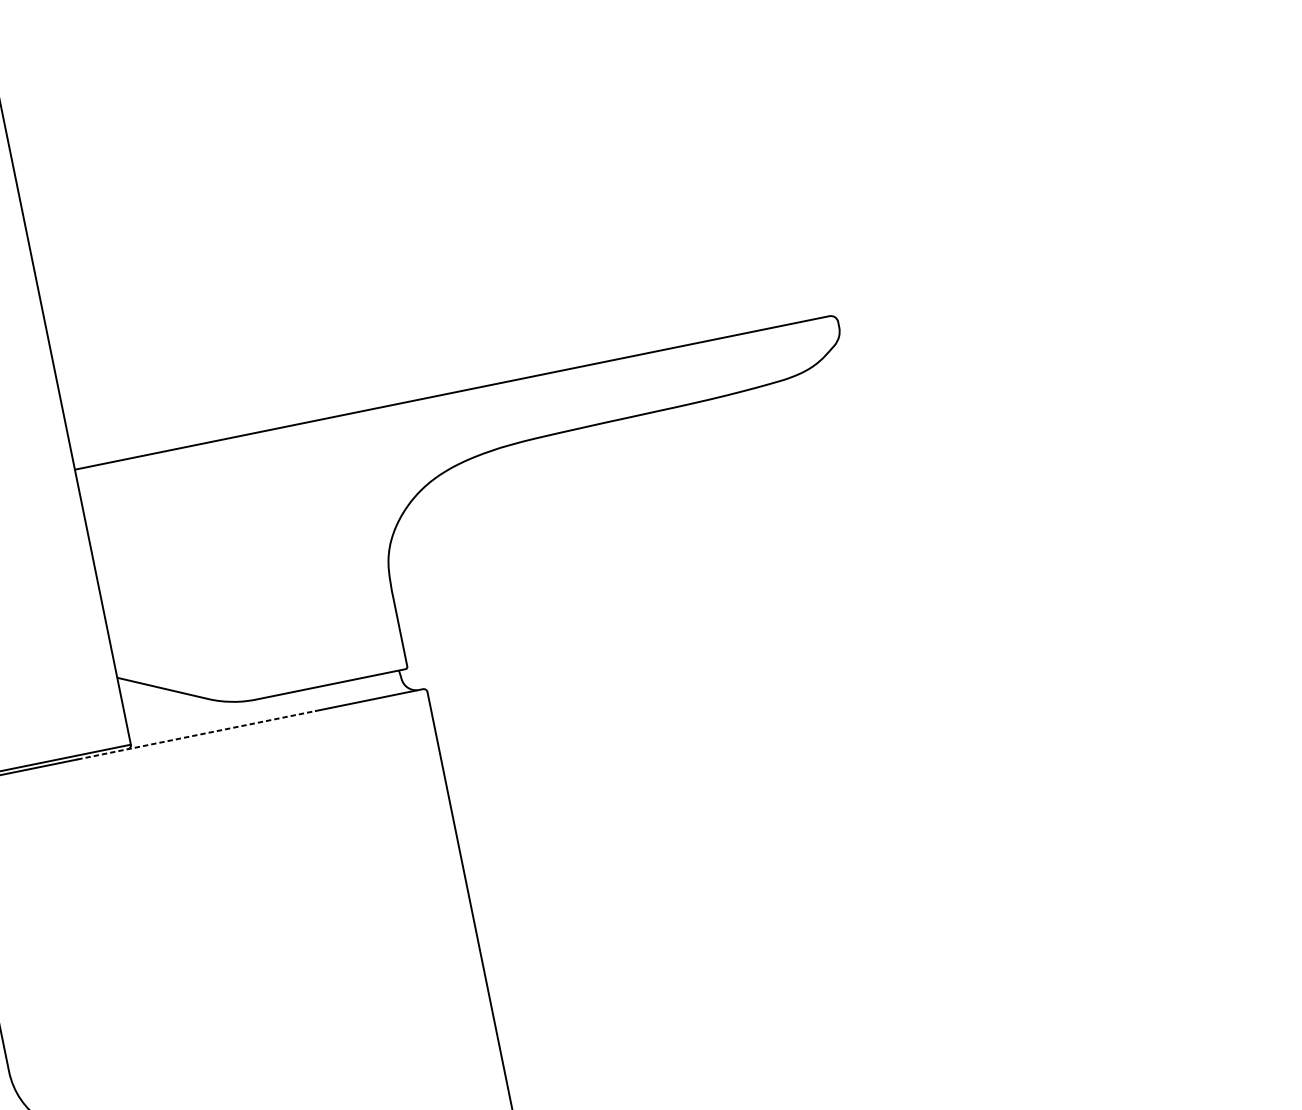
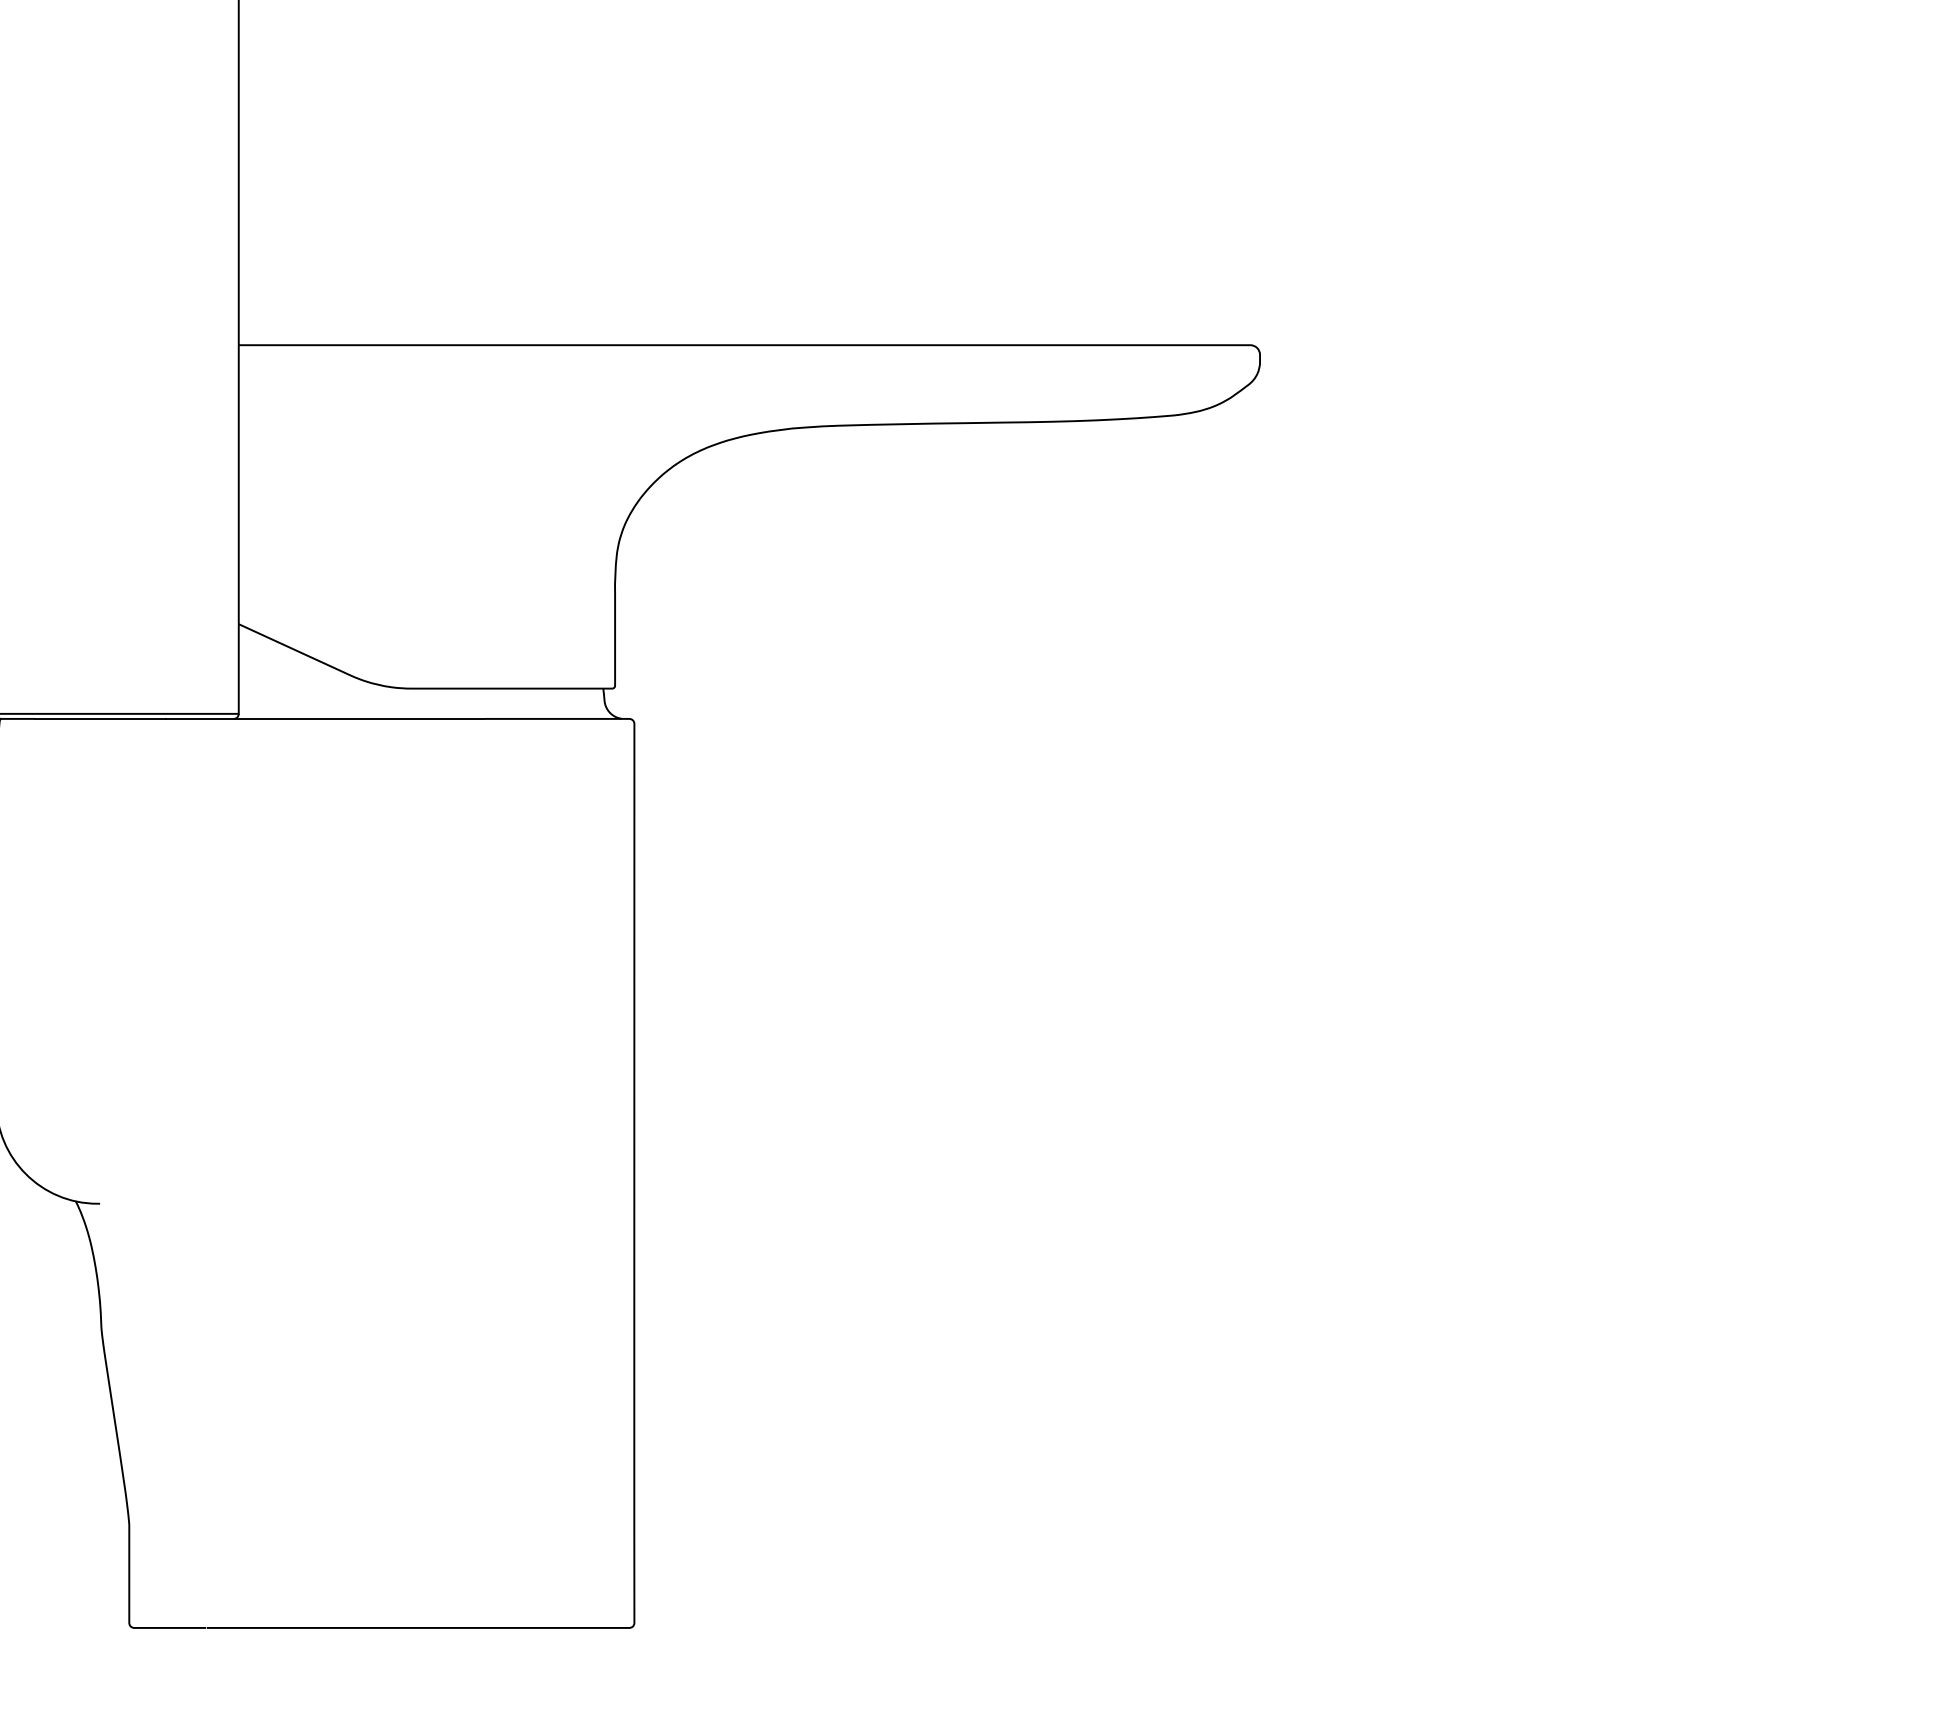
line: (196, 734) -> (325, 718), dashed -> solid

